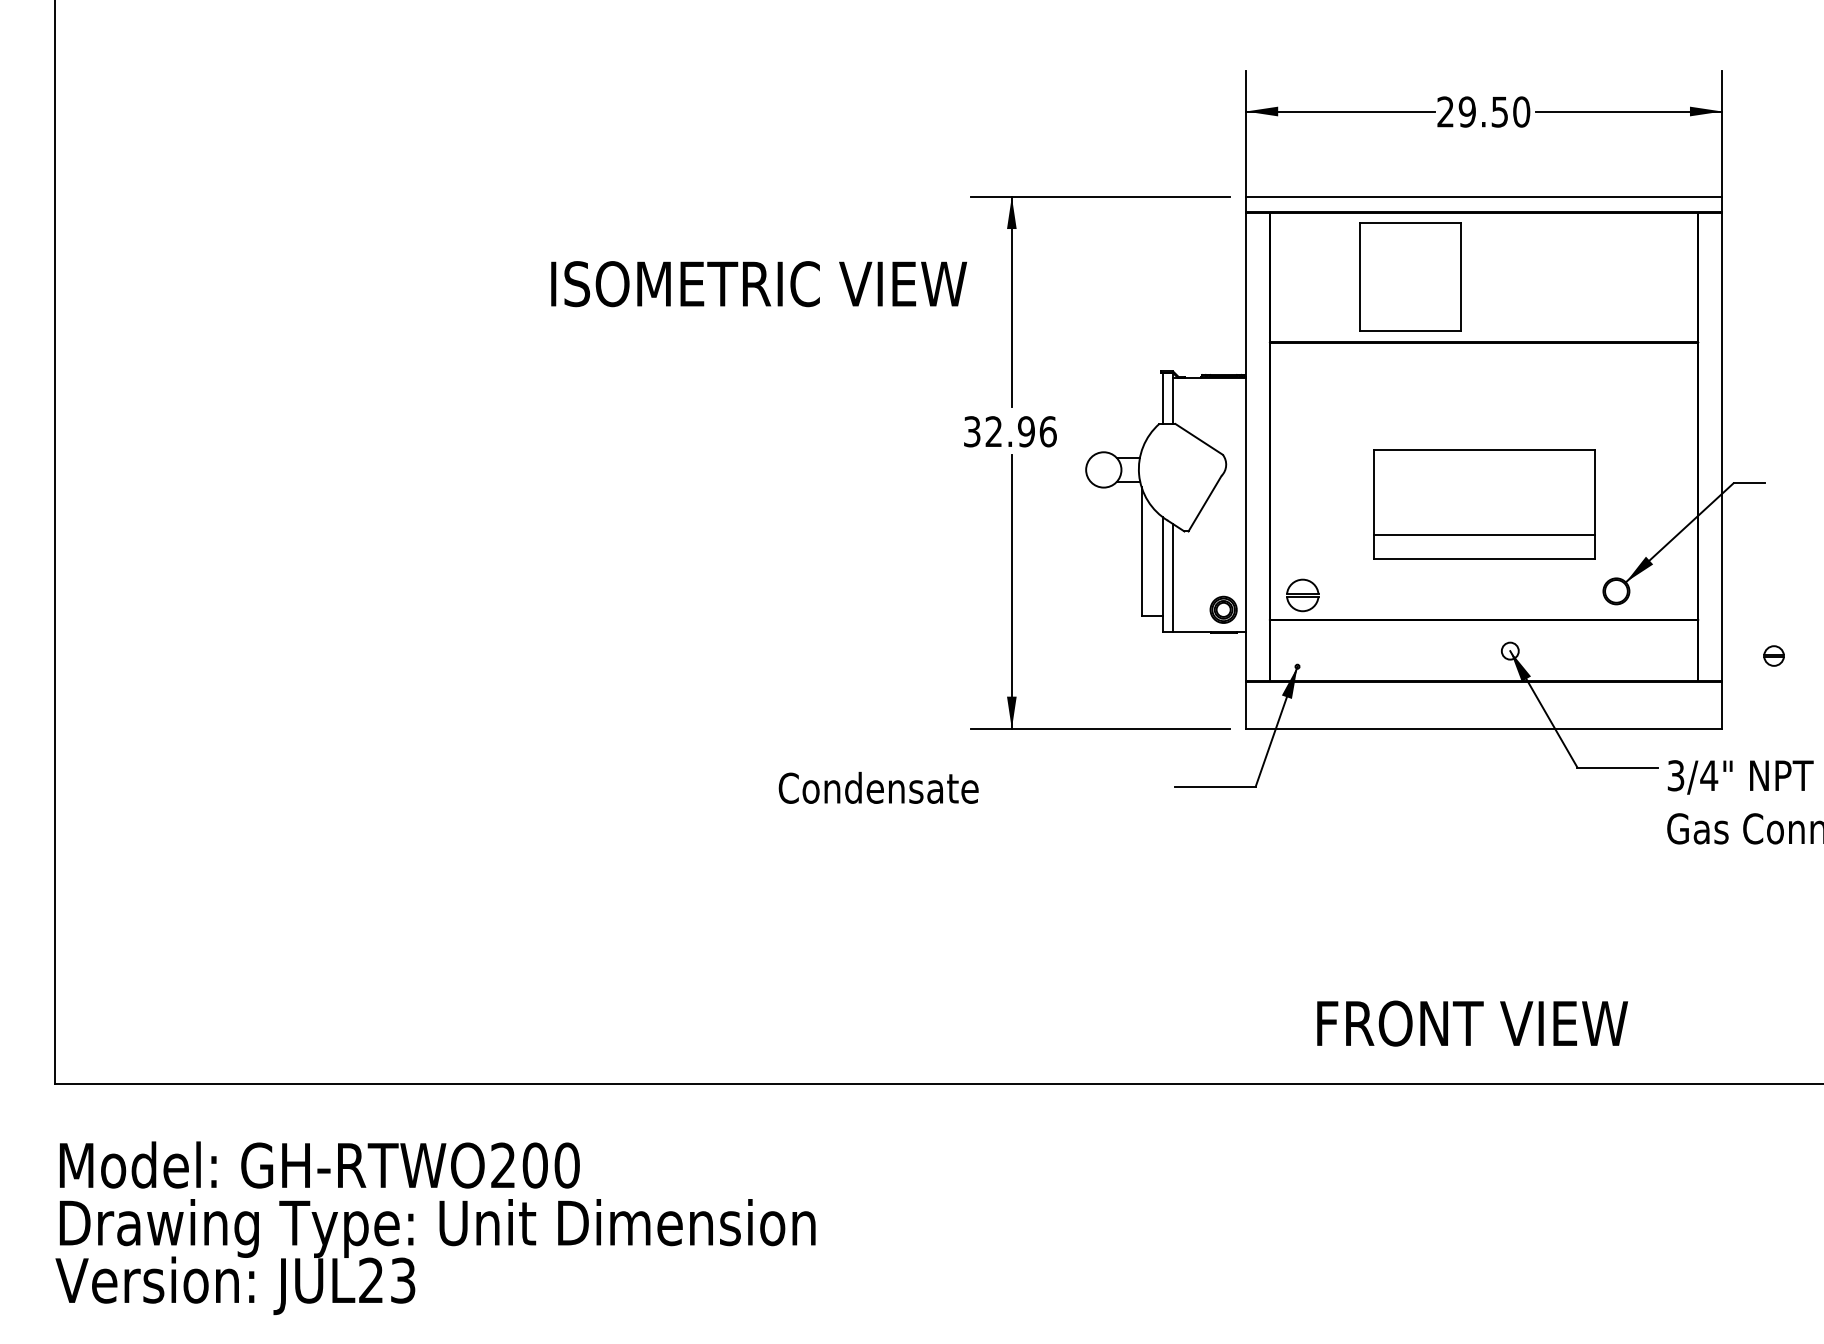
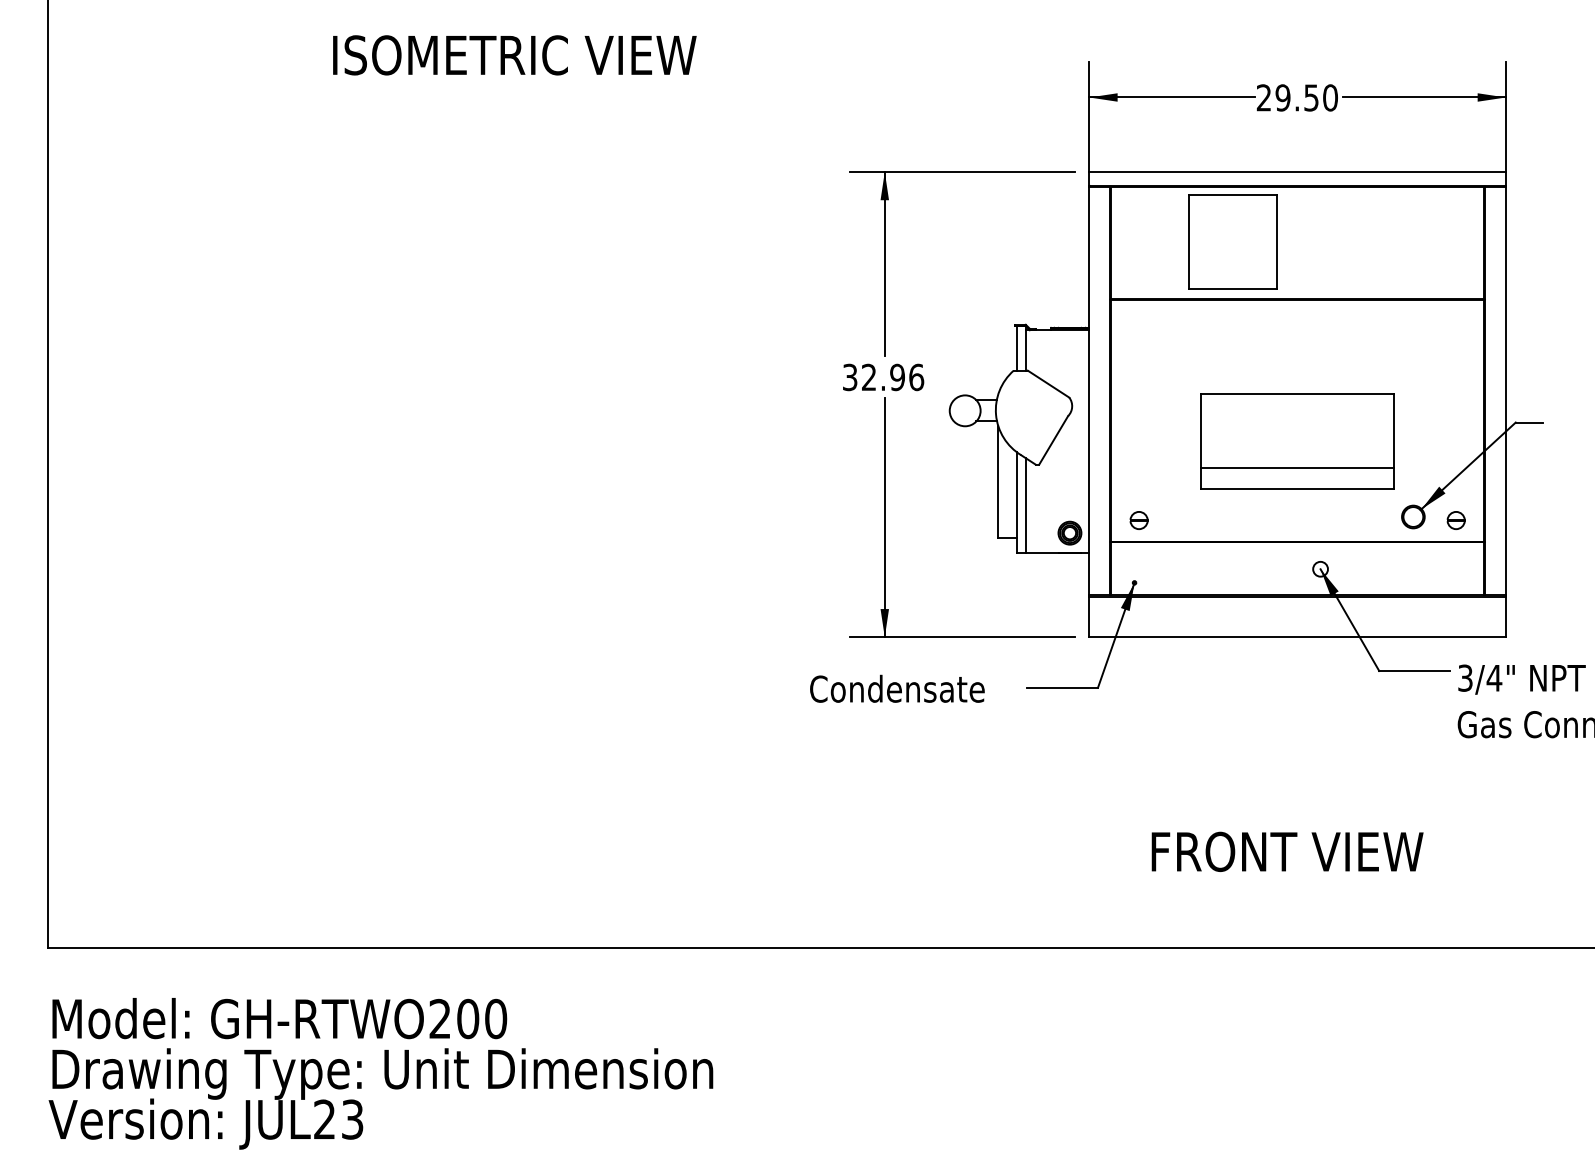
text: (758, 284) -> (514, 55), moved
part: (1302, 595) -> (1138, 520), size x0.62
part: (1773, 655) -> (1455, 520), moved
text: (878, 787) -> (897, 688), moved
text: (1472, 1023) -> (1287, 851), moved

